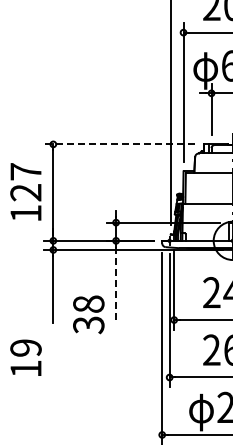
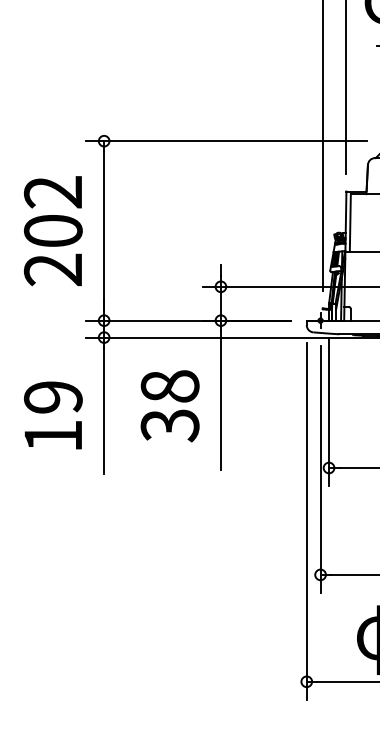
line: (118, 144) -> (225, 141), dashed -> solid
text: (25, 192) -> (52, 230), 127 -> 202
line: (116, 284) -> (221, 401), dashed -> solid
text: (88, 314) -> (169, 405), moved
text: (25, 357) -> (52, 414), moved

